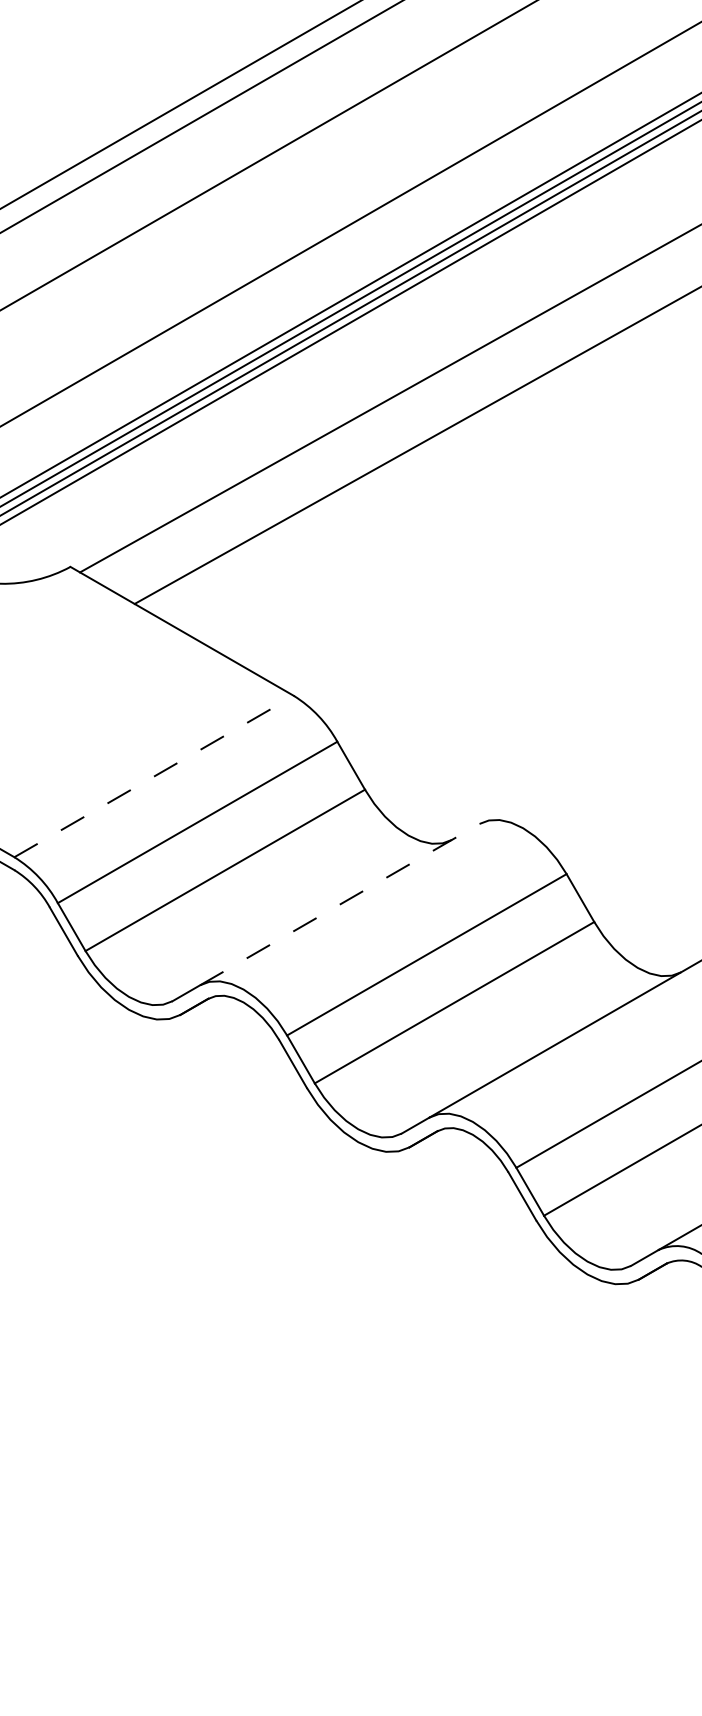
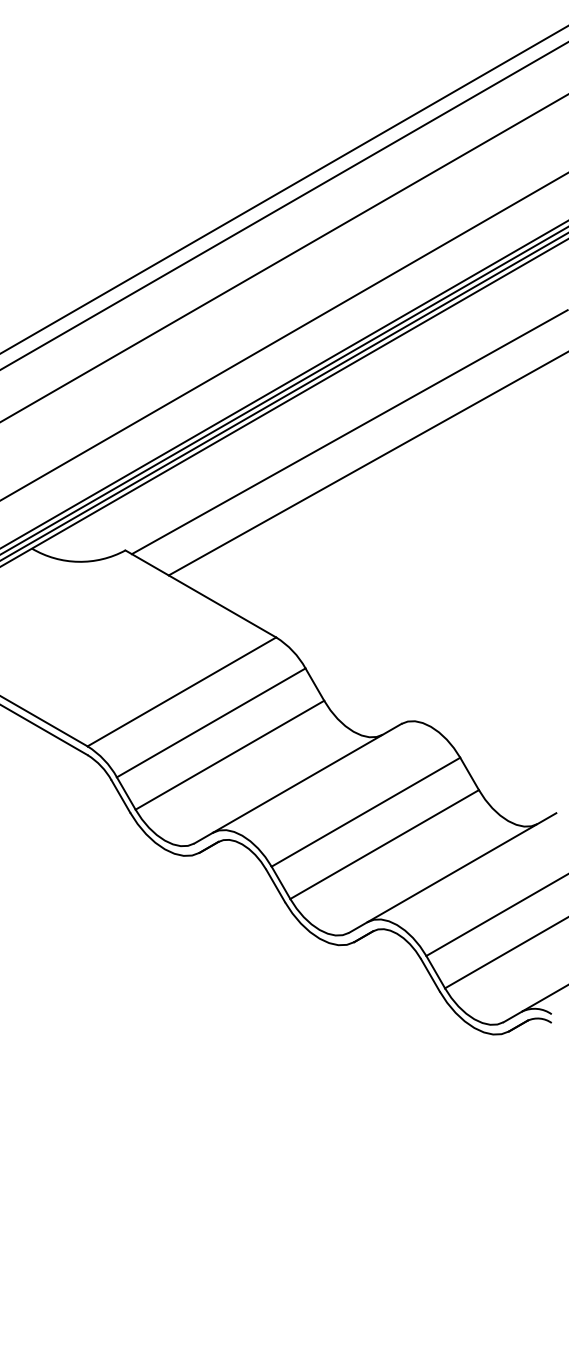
line: (153, 775) -> (181, 691), dashed -> solid
line: (340, 904) -> (307, 778), dashed -> solid

